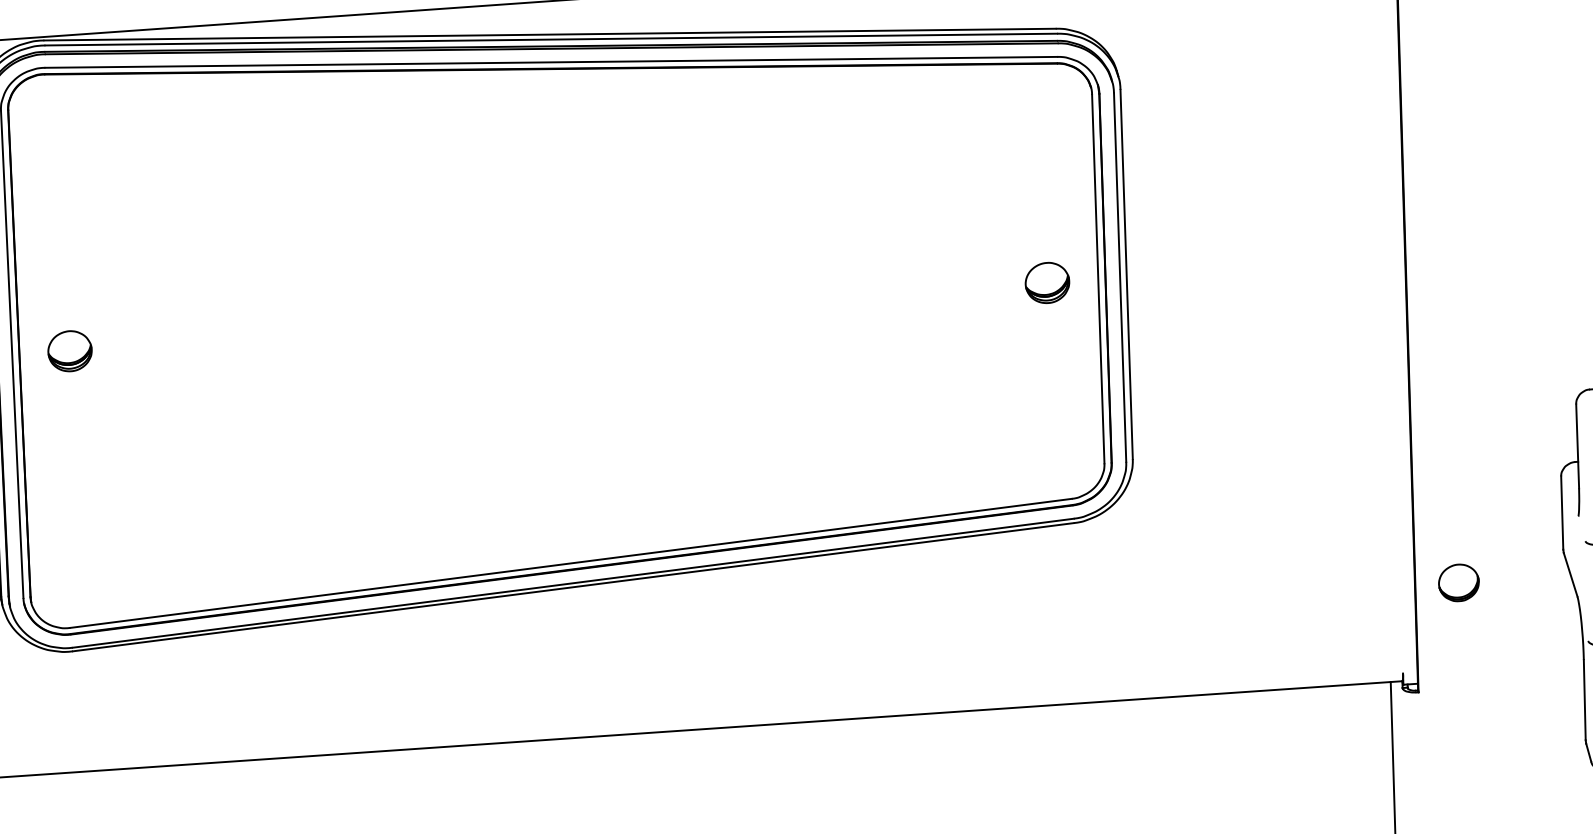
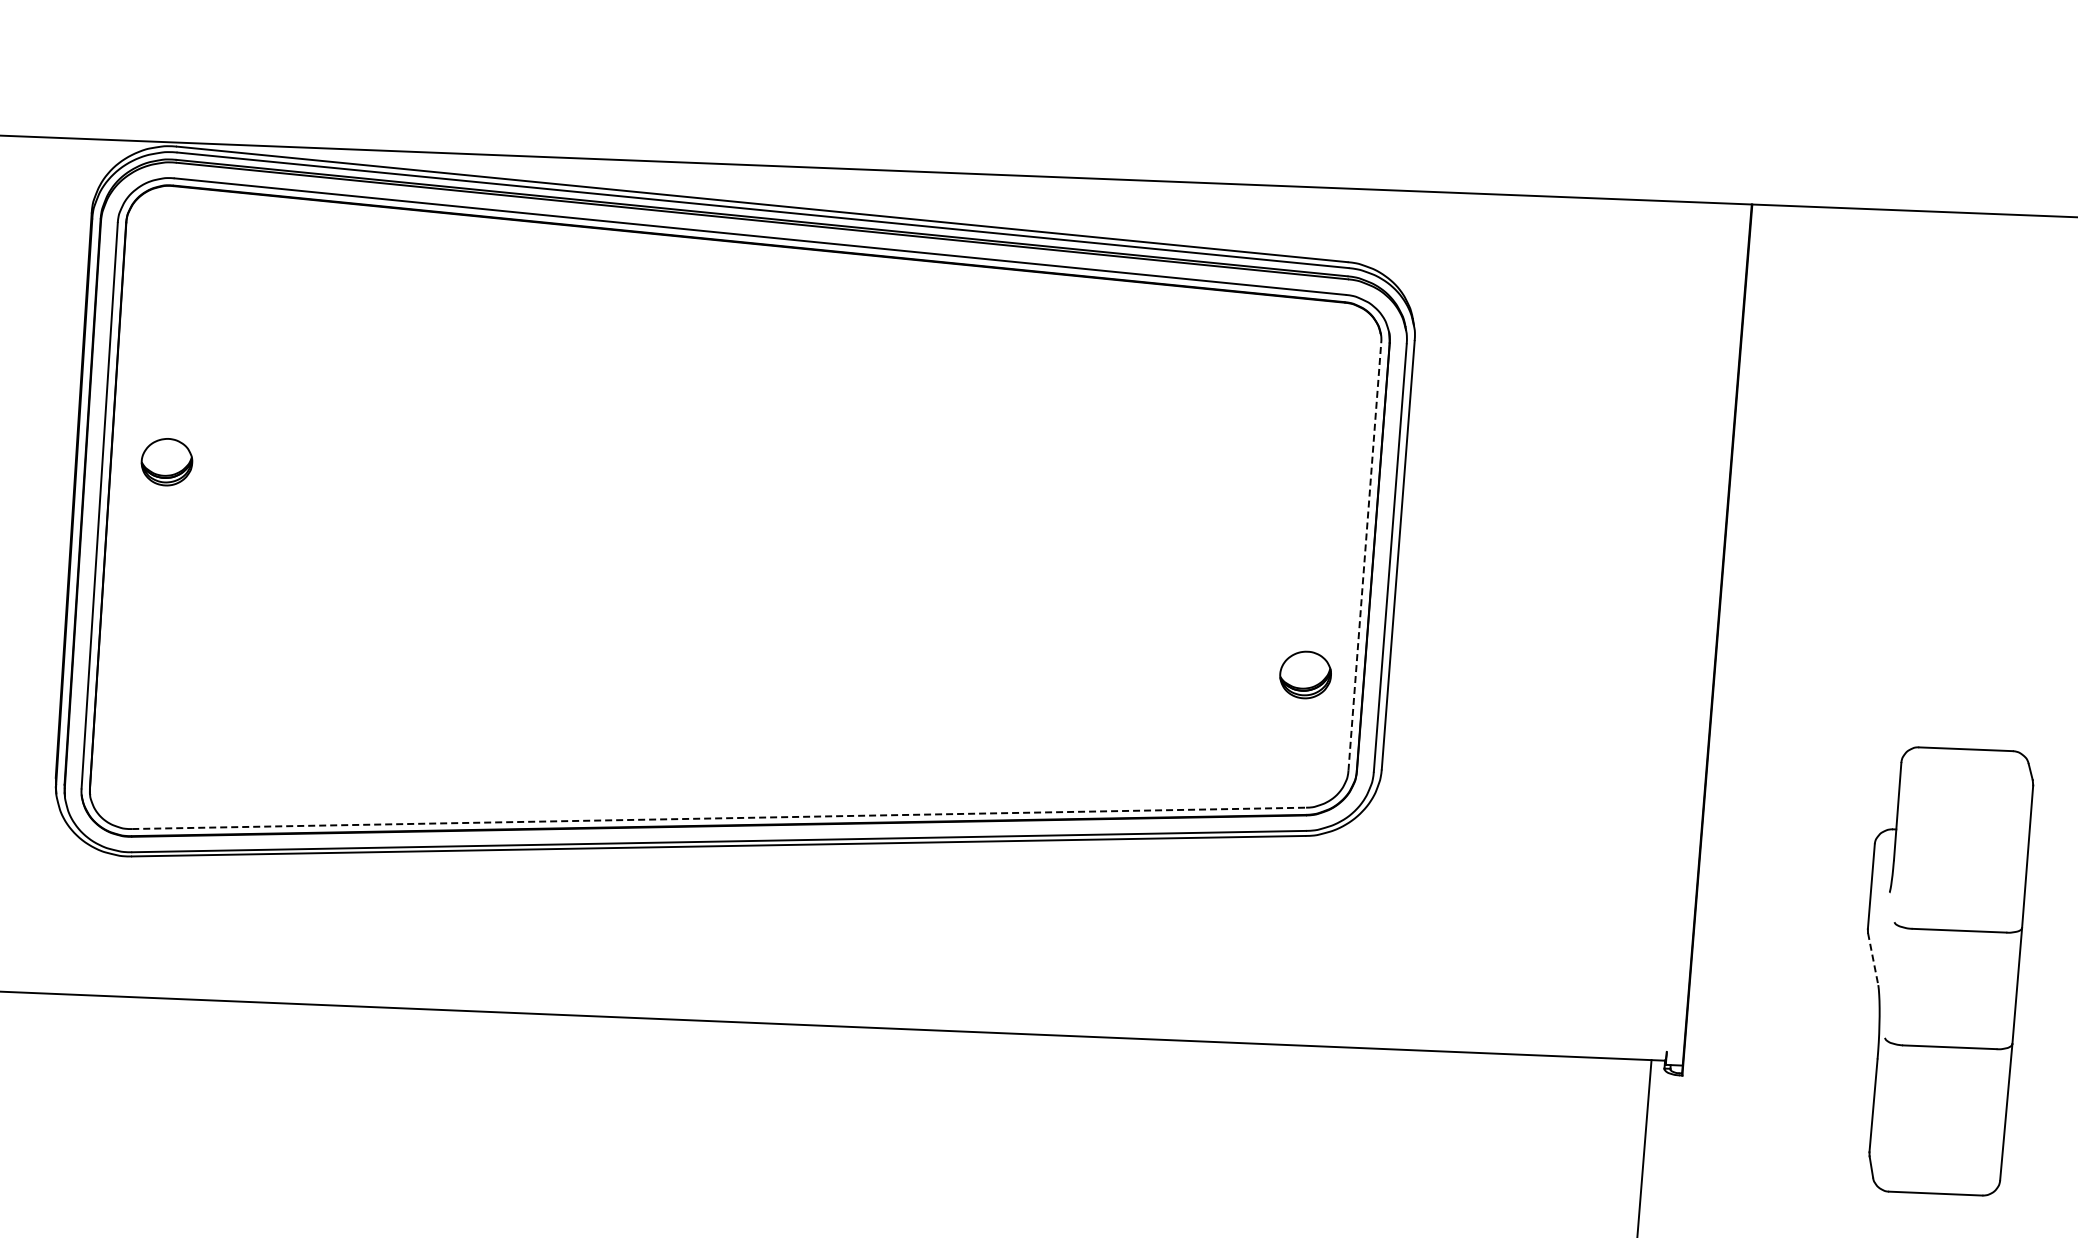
line: (1097, 278) -> (1364, 556), solid -> dashed
part: (1047, 282) -> (1305, 674), moved
part: (69, 351) -> (166, 462), moved
line: (571, 563) -> (719, 818), solid -> dashed
line: (1570, 575) -> (1873, 959), solid -> dashed
part: (1458, 583) -> (1742, 954), removed

